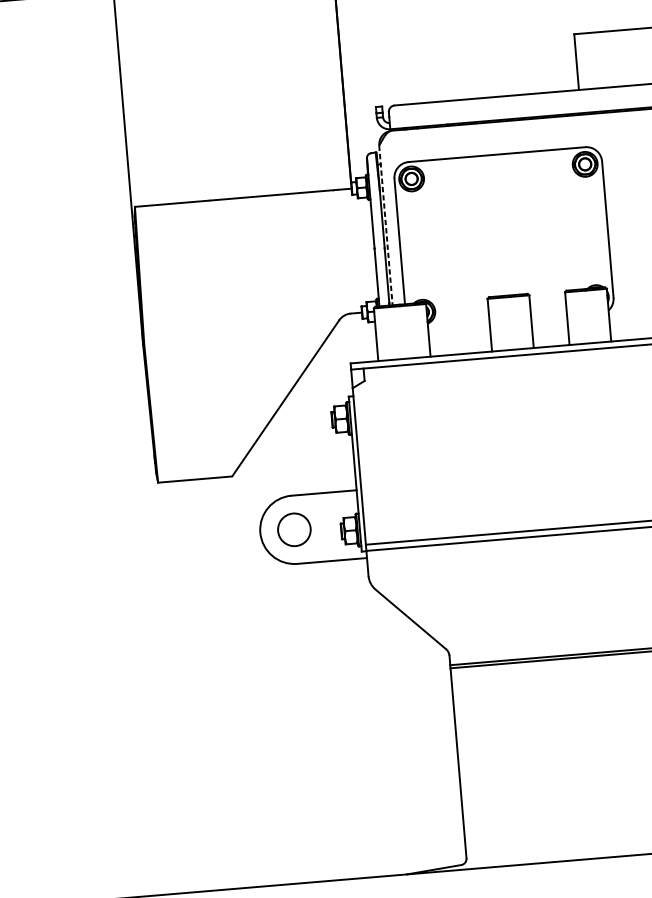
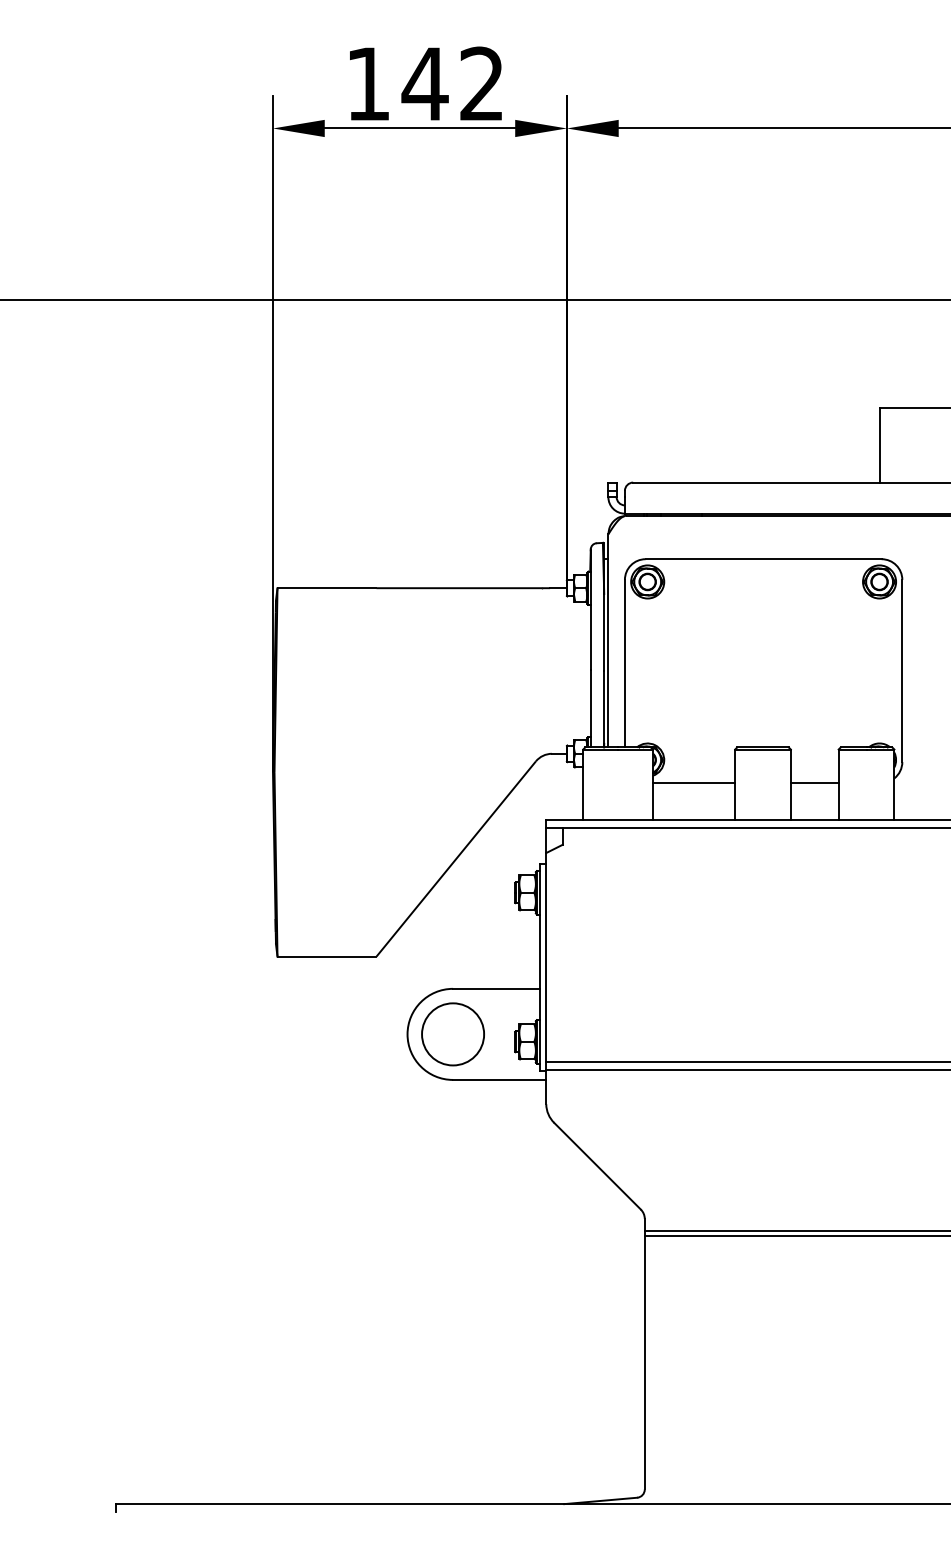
line: (385, 225) -> (608, 640), dashed -> solid
line: (549, 318) -> (814, 782), added
line: (458, 326) -> (693, 782), added
circle: (293, 529) -> (452, 1034), size x1.43

